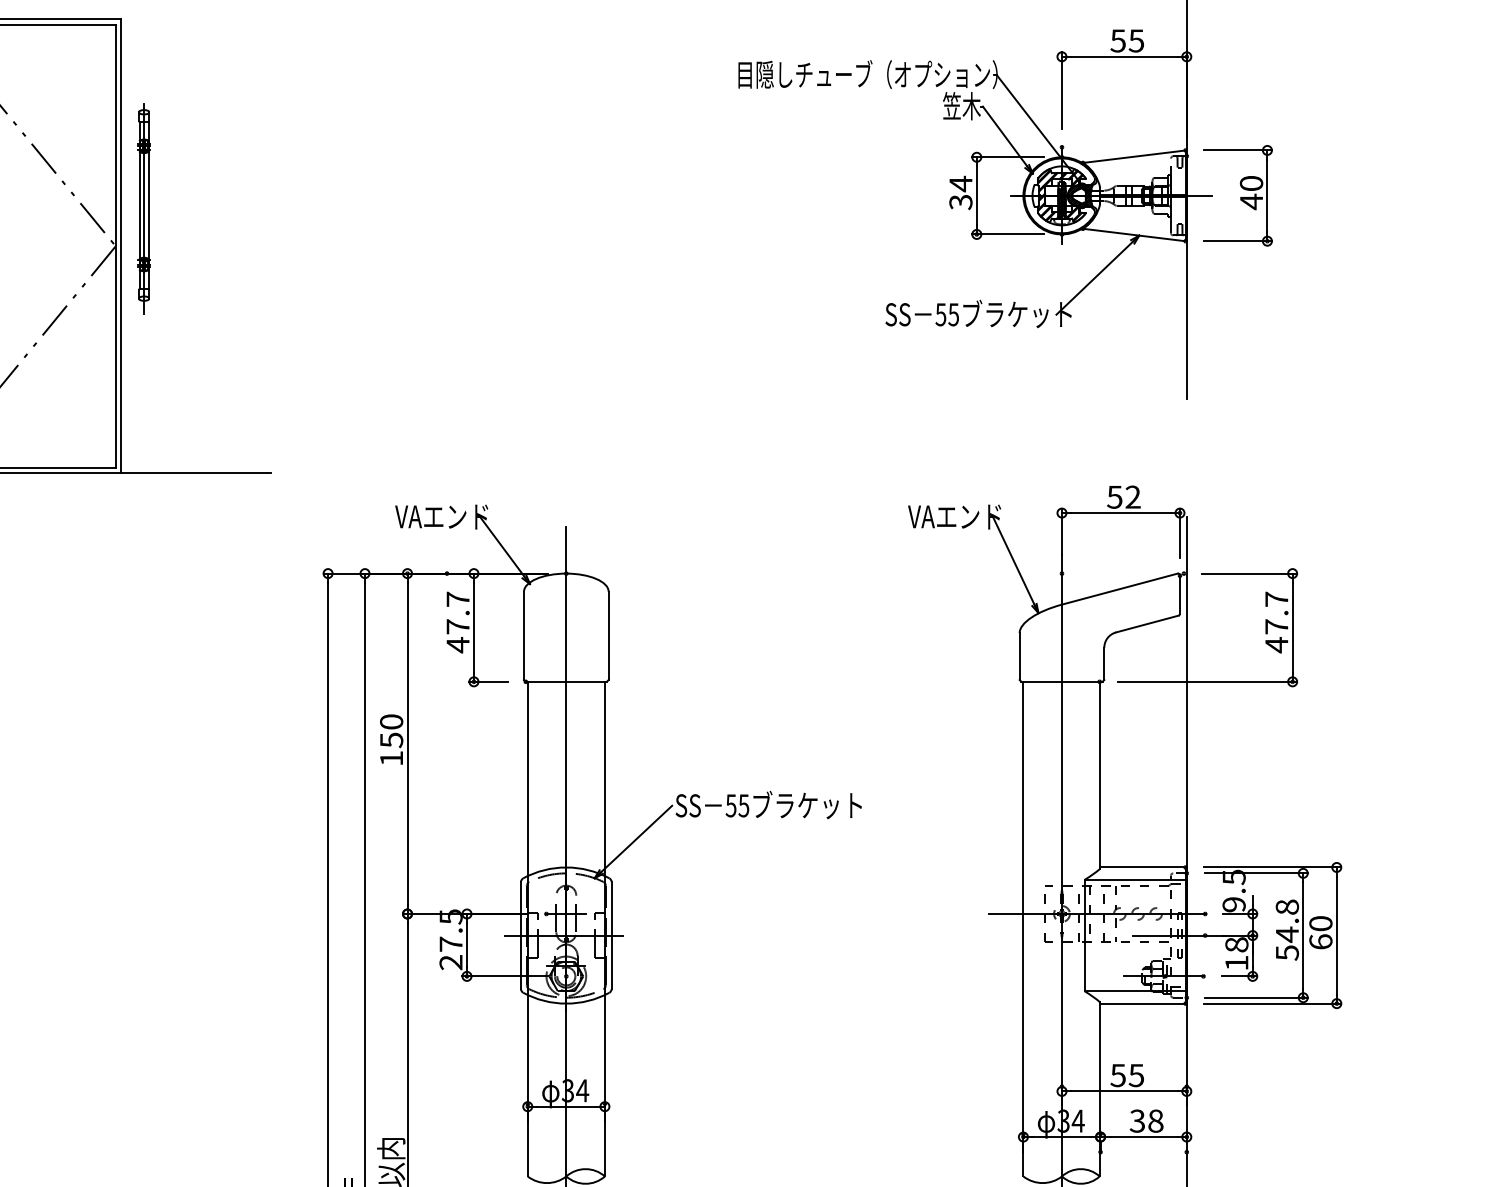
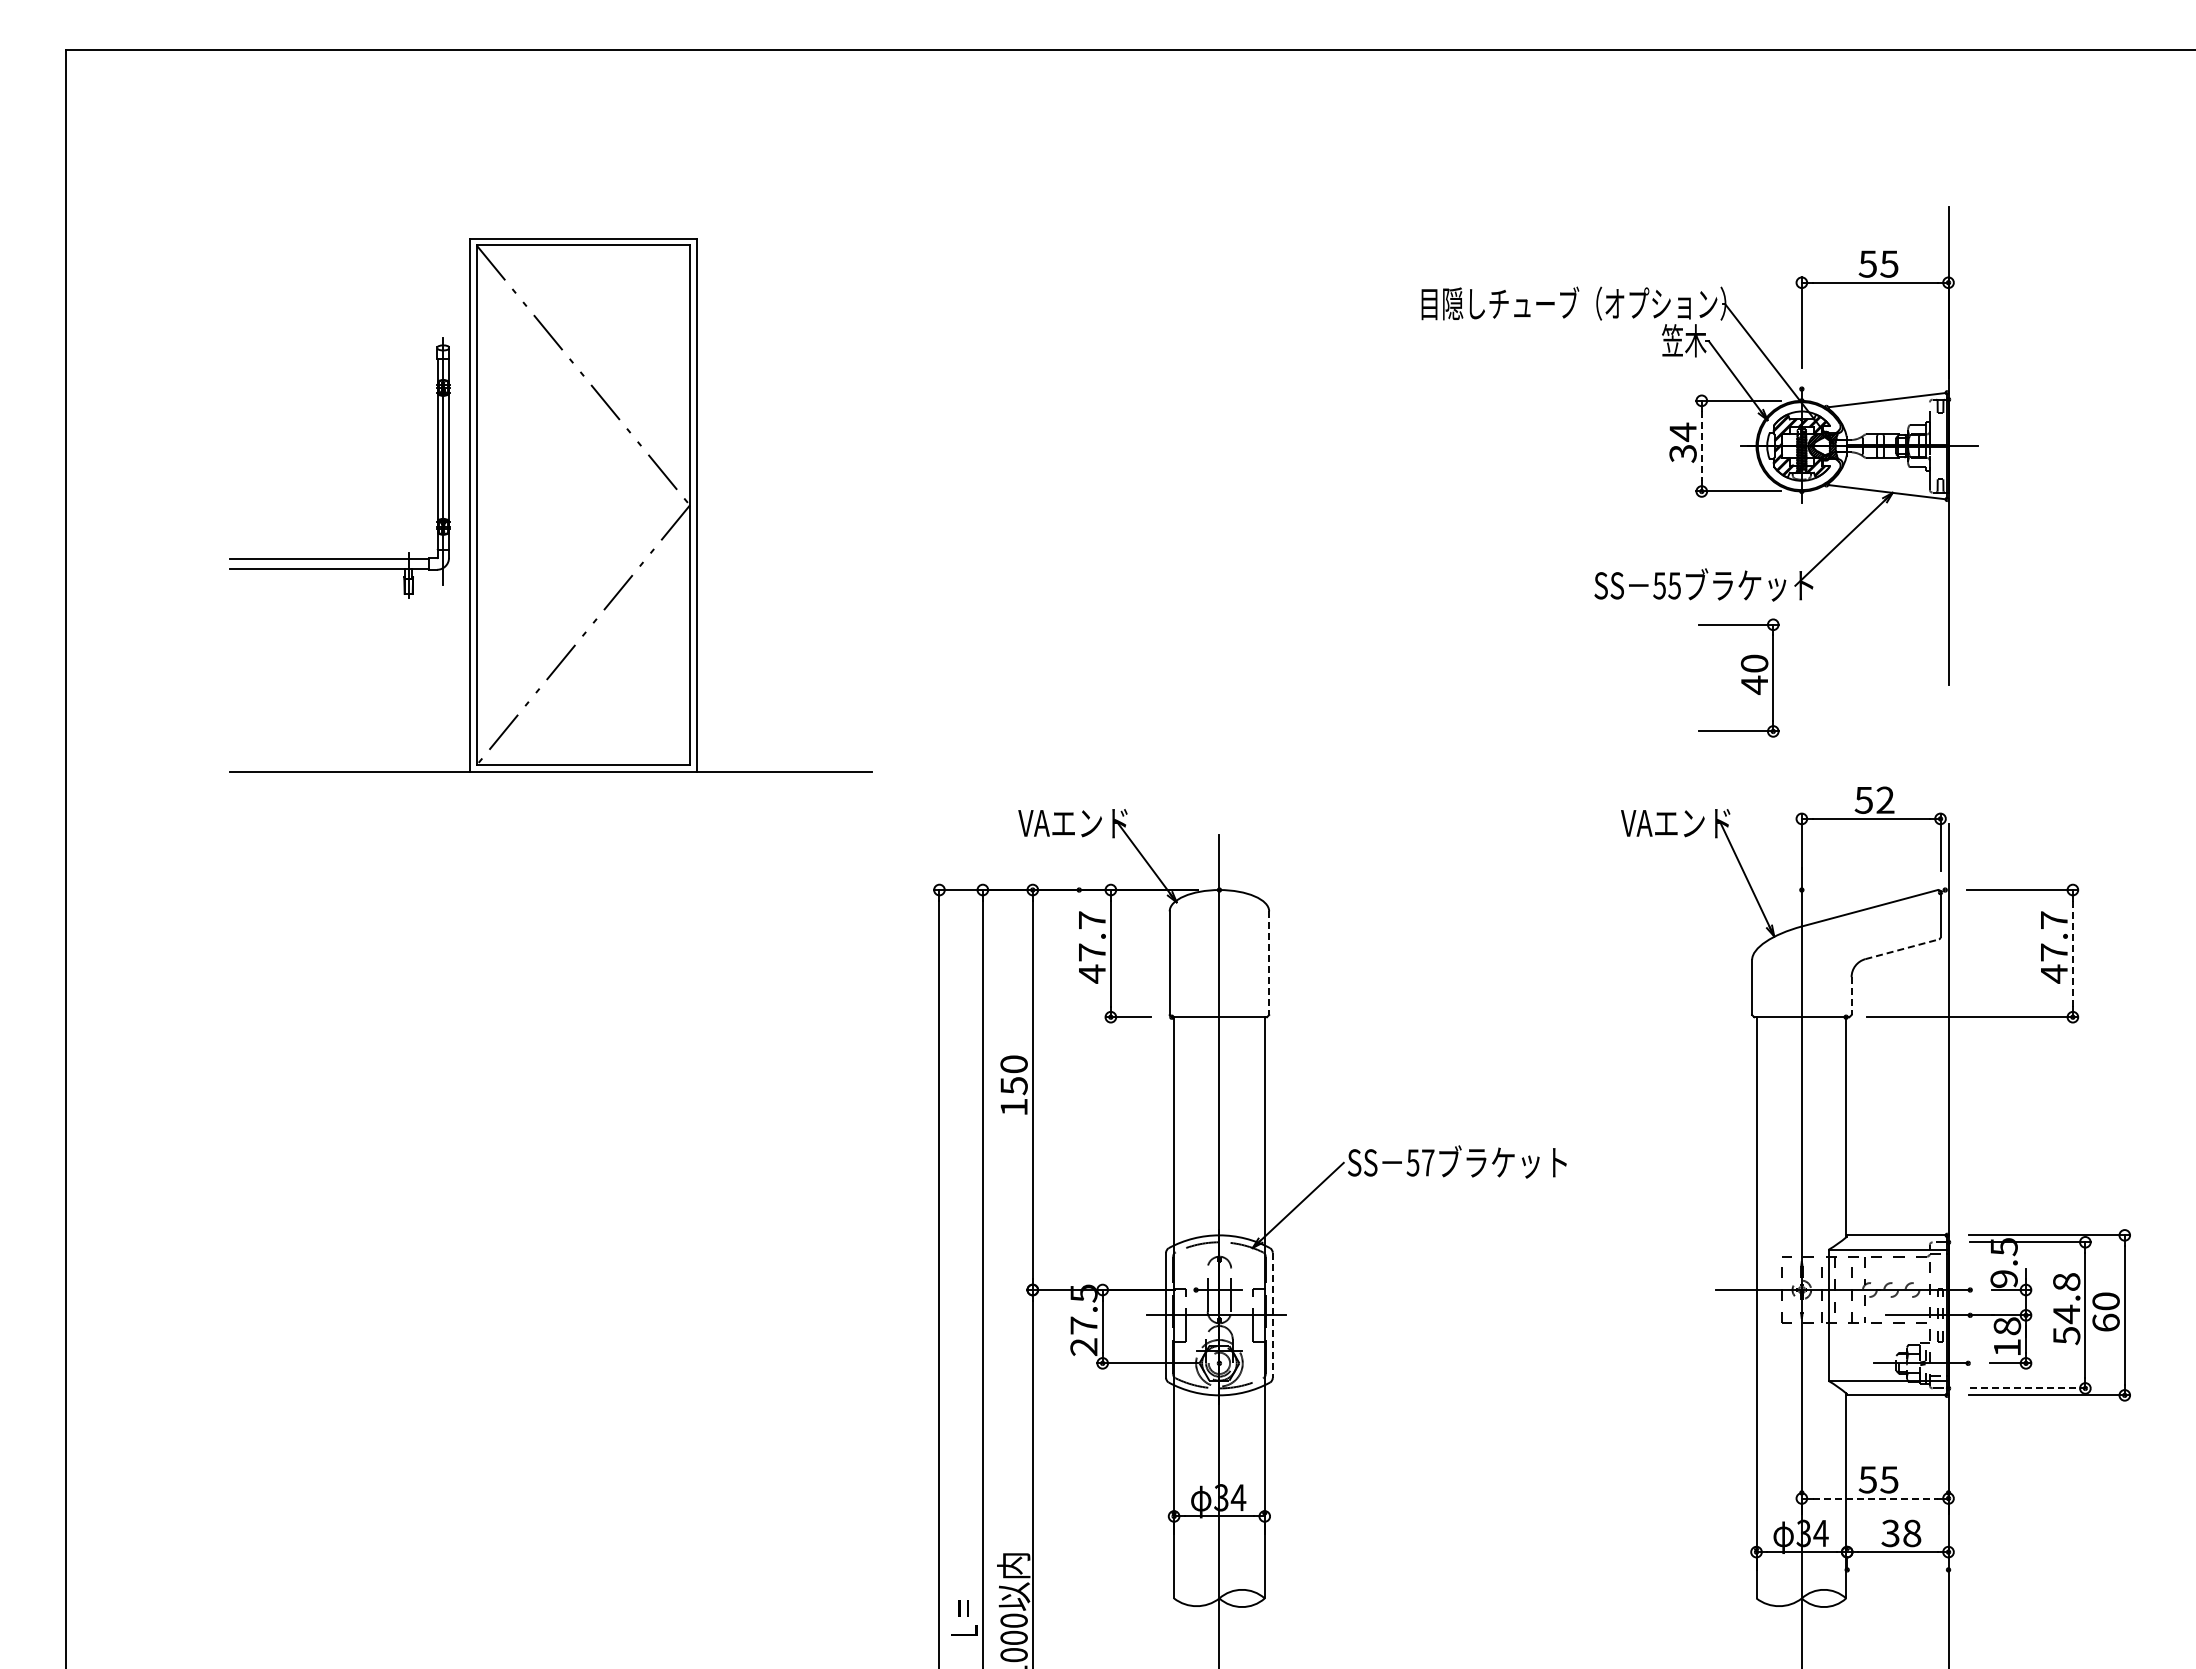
part: (1237, 195) -> (1738, 677), moved
line: (976, 196) -> (1701, 446), solid -> dashed
part: (144, 208) -> (723, 461), removed
line: (1147, 624) -> (1902, 949), solid -> dashed
line: (1292, 627) -> (2072, 953), solid -> dashed
line: (608, 636) -> (1269, 963), solid -> dashed
line: (1104, 664) -> (1851, 996), solid -> dashed
text: (743, 805) -> (1427, 1162), 55 -> 57
line: (611, 935) -> (1272, 1315), solid -> dashed
line: (1256, 997) -> (2030, 1388), solid -> dashed
line: (1124, 1091) -> (1875, 1498), solid -> dashed

